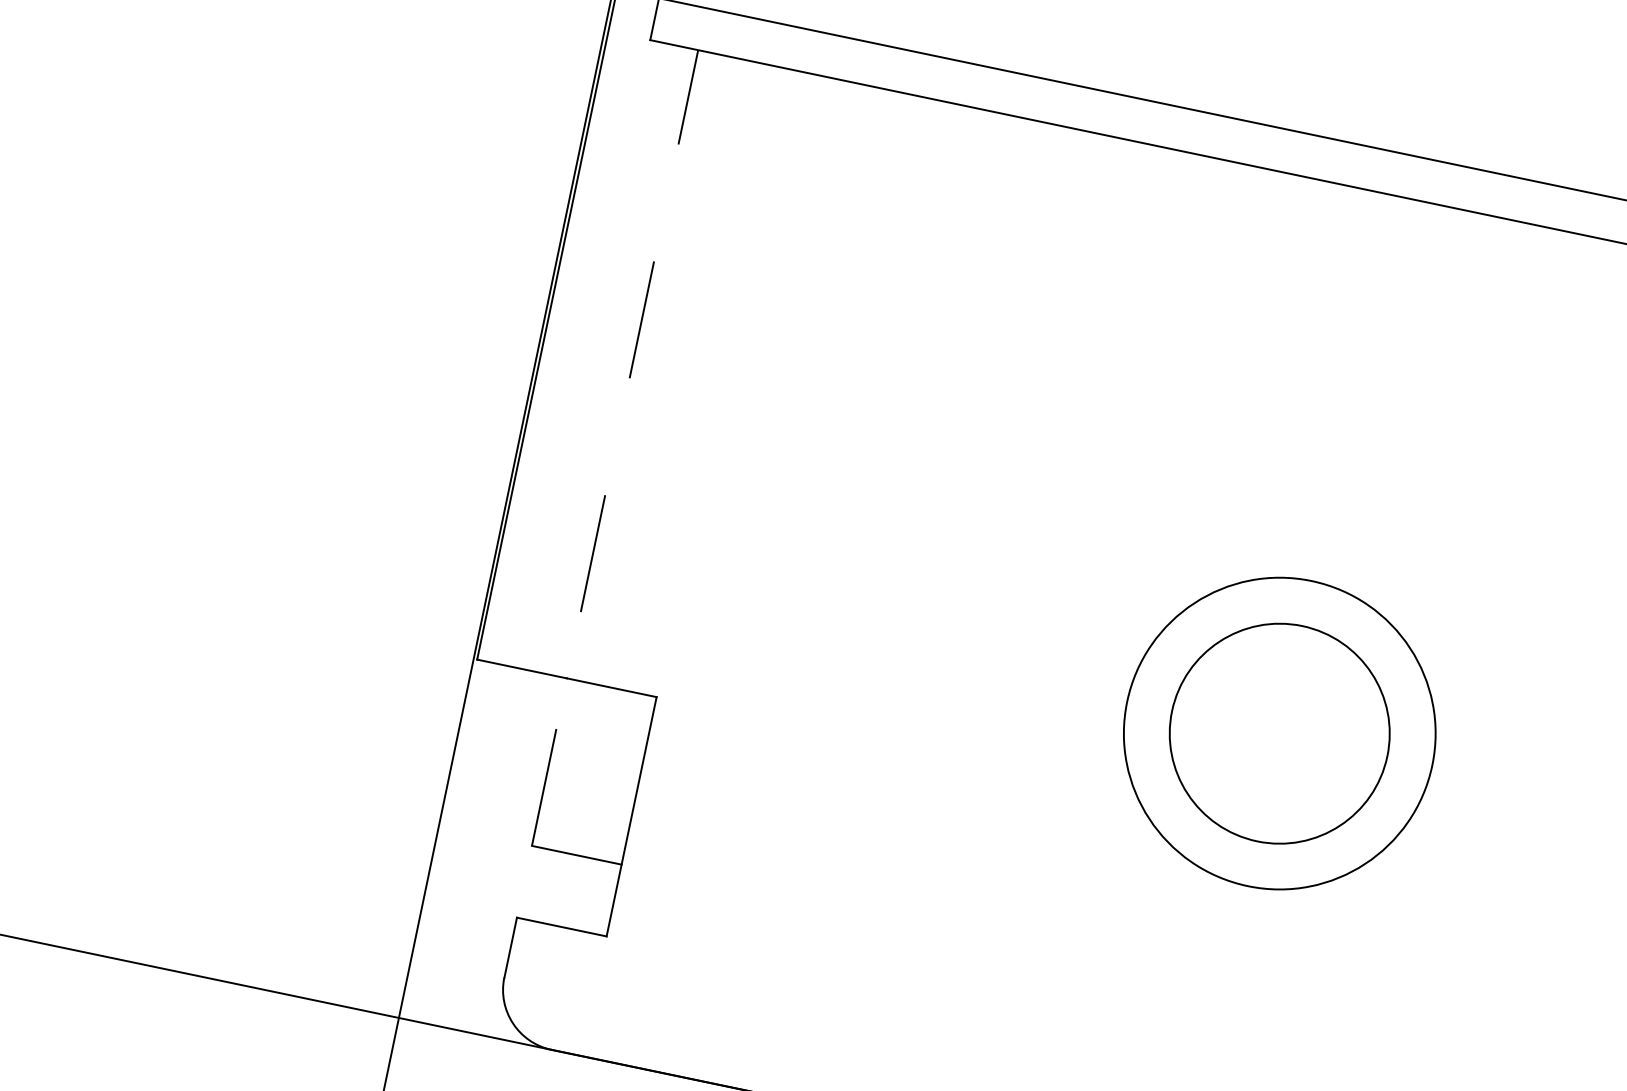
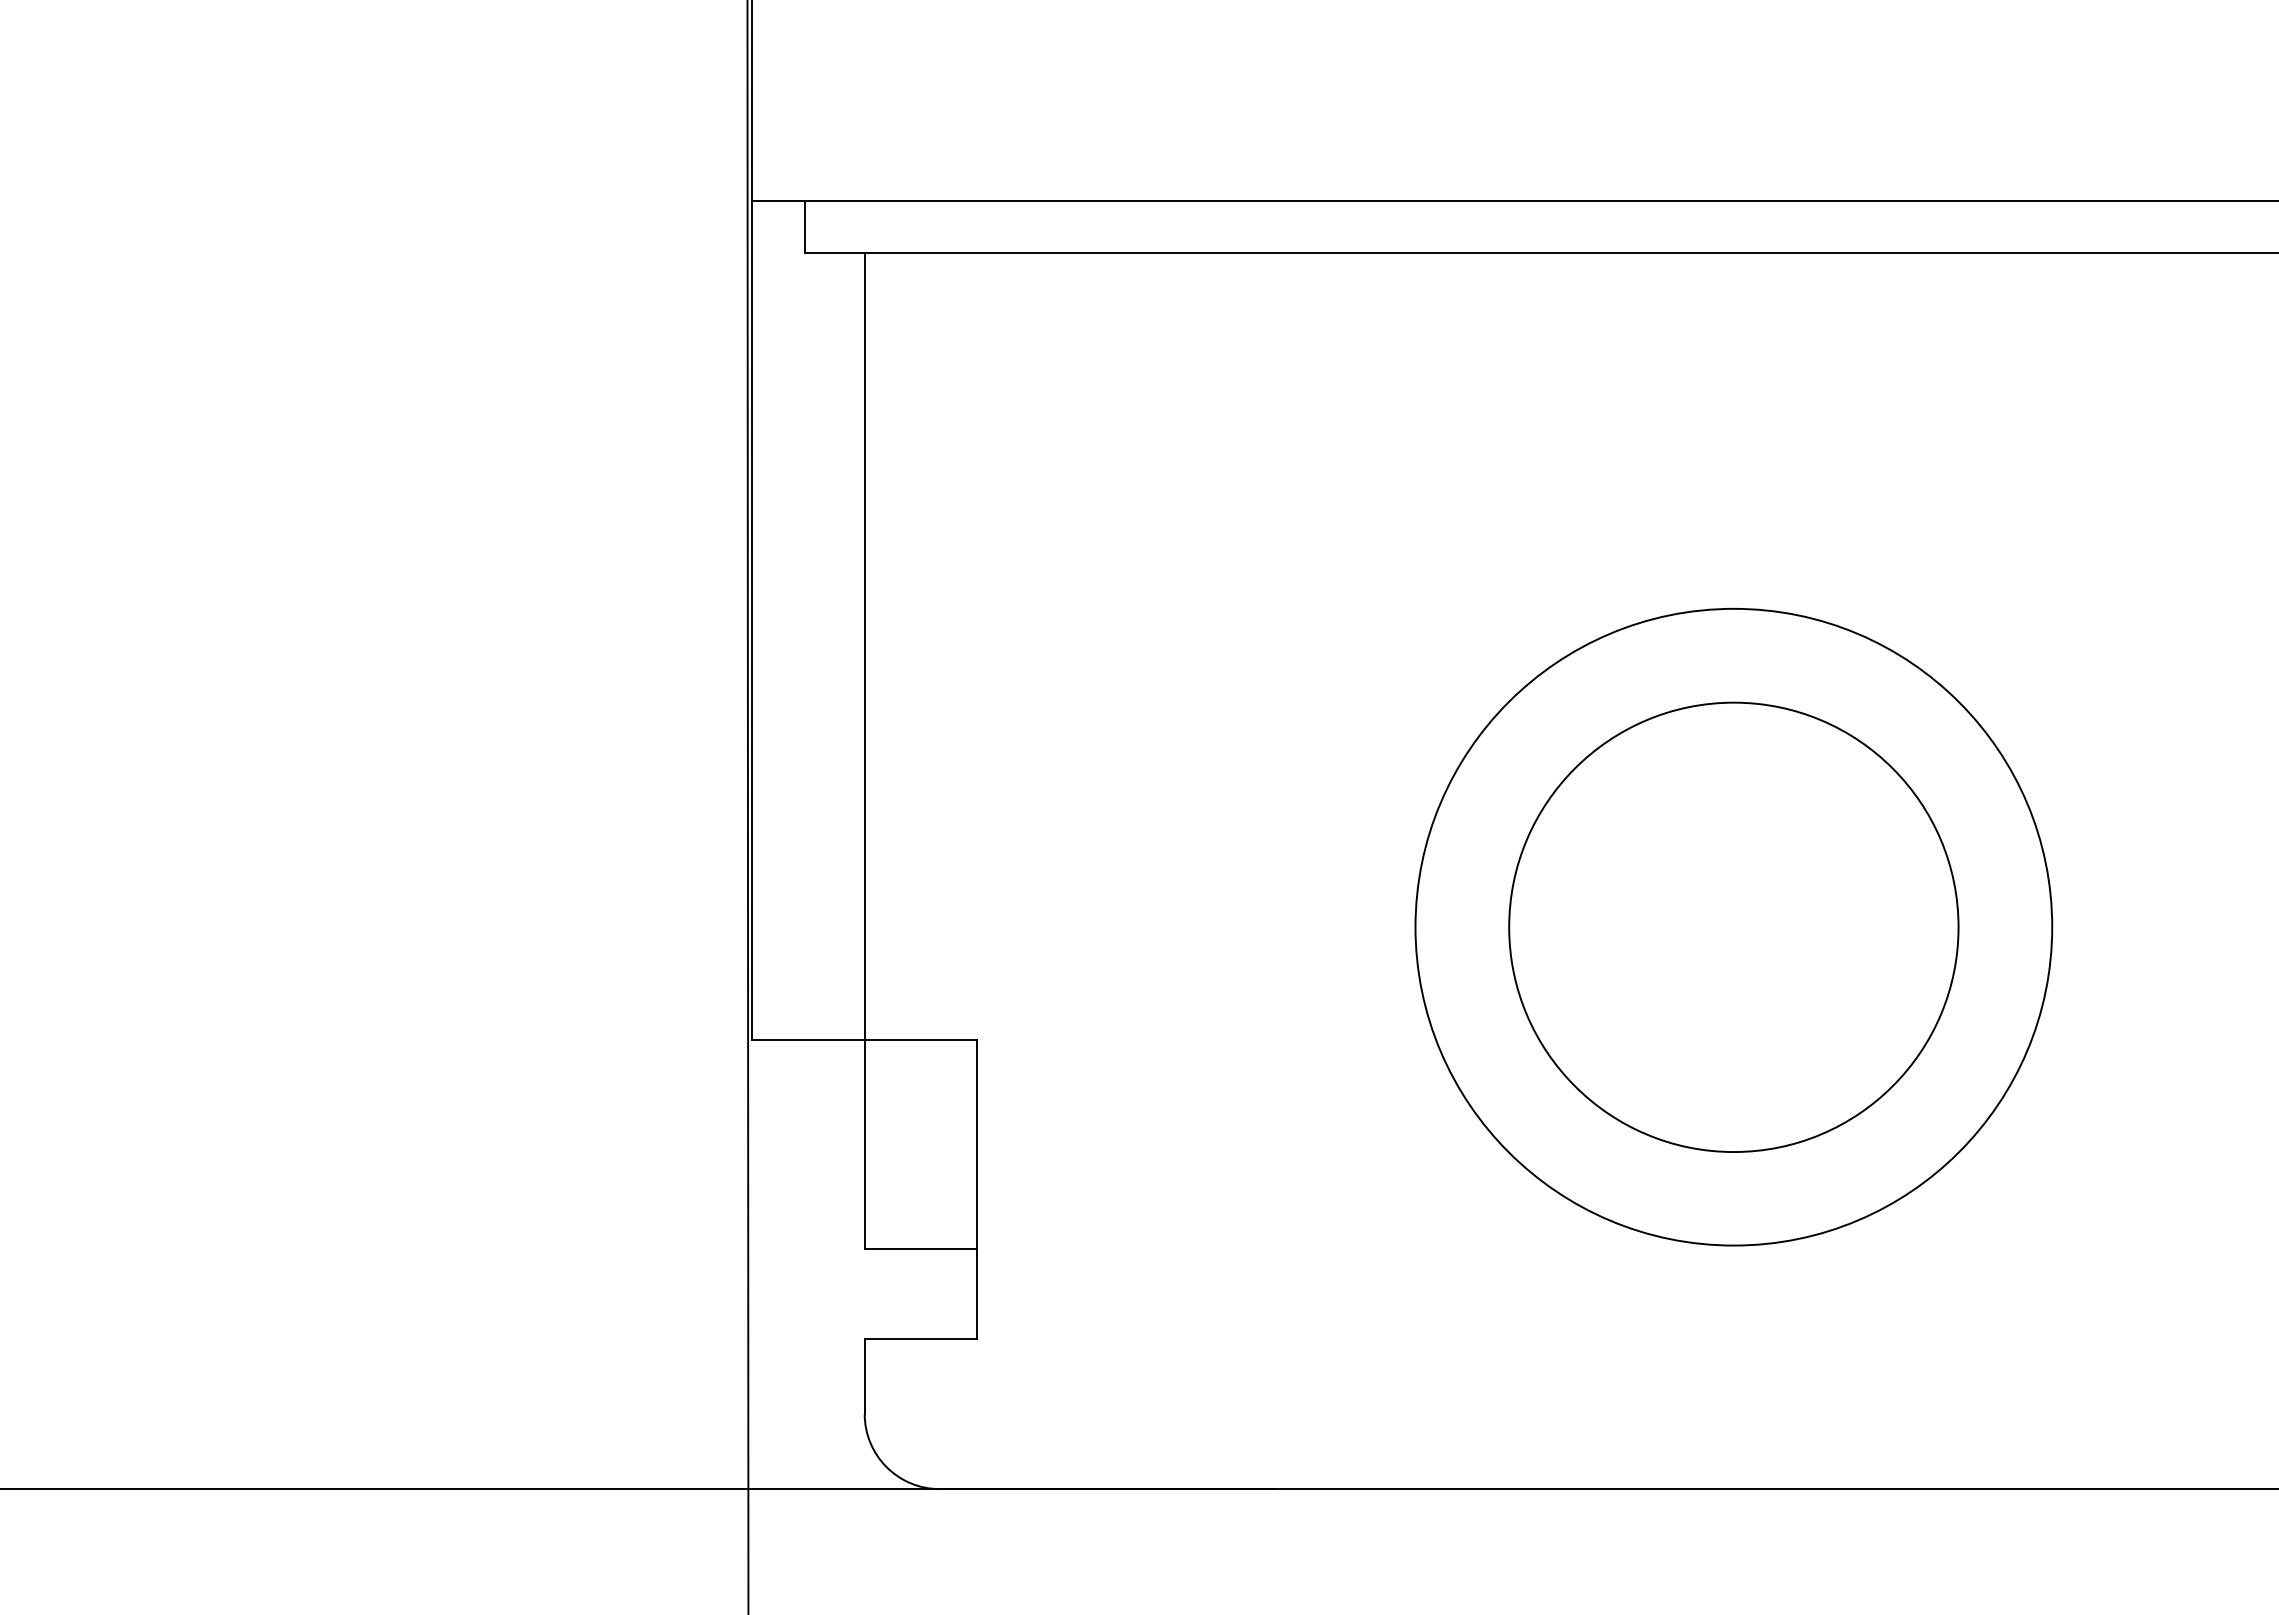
line: (614, 447) -> (864, 750), dashed -> solid
circle: (1279, 732) -> (1733, 926), size x1.67
circle: (1279, 733) -> (1733, 927), size x1.67

